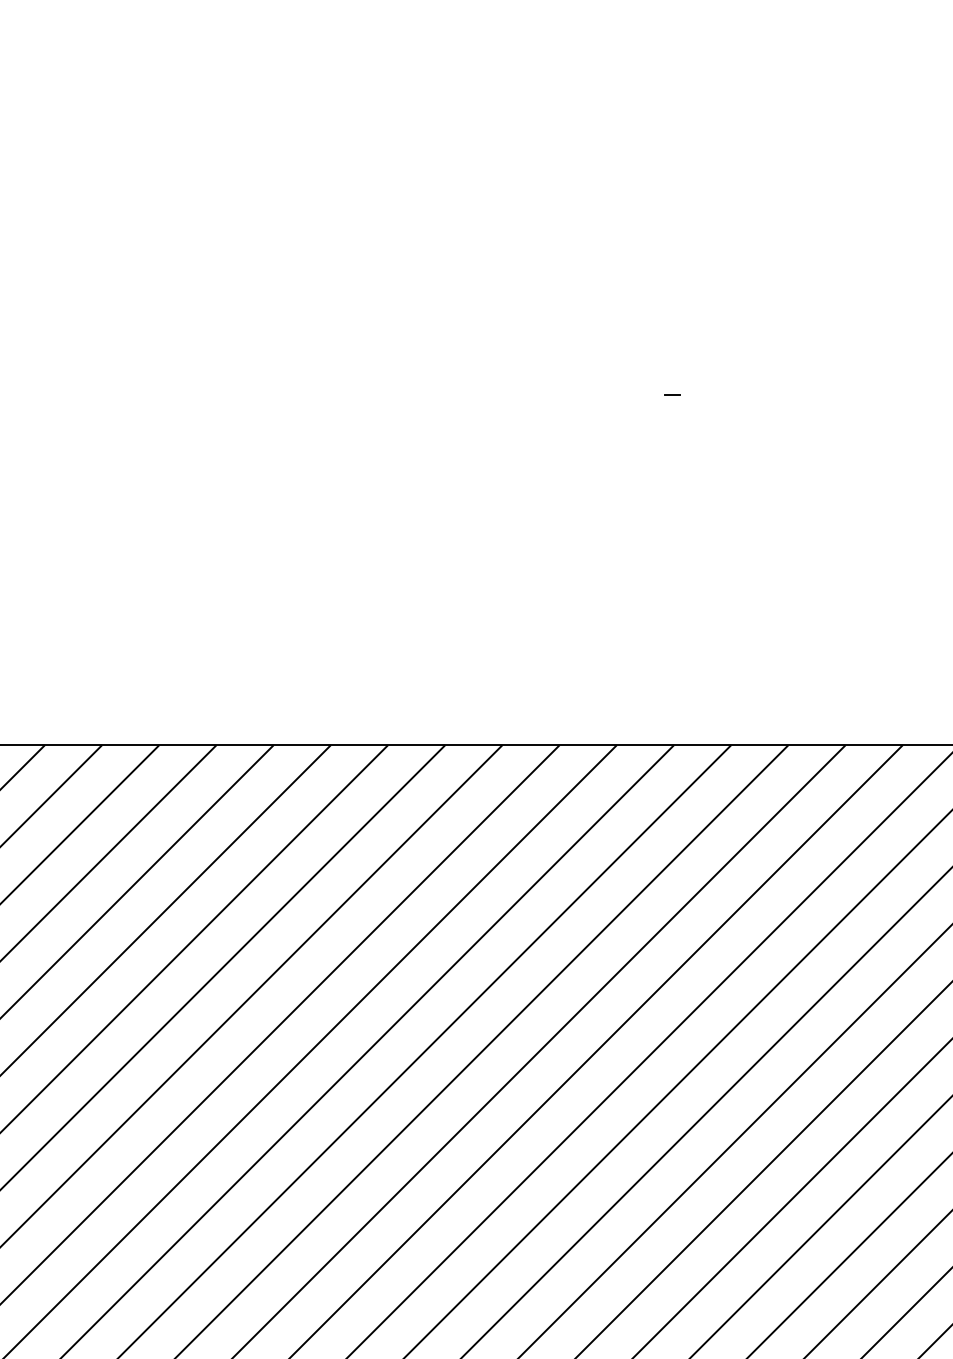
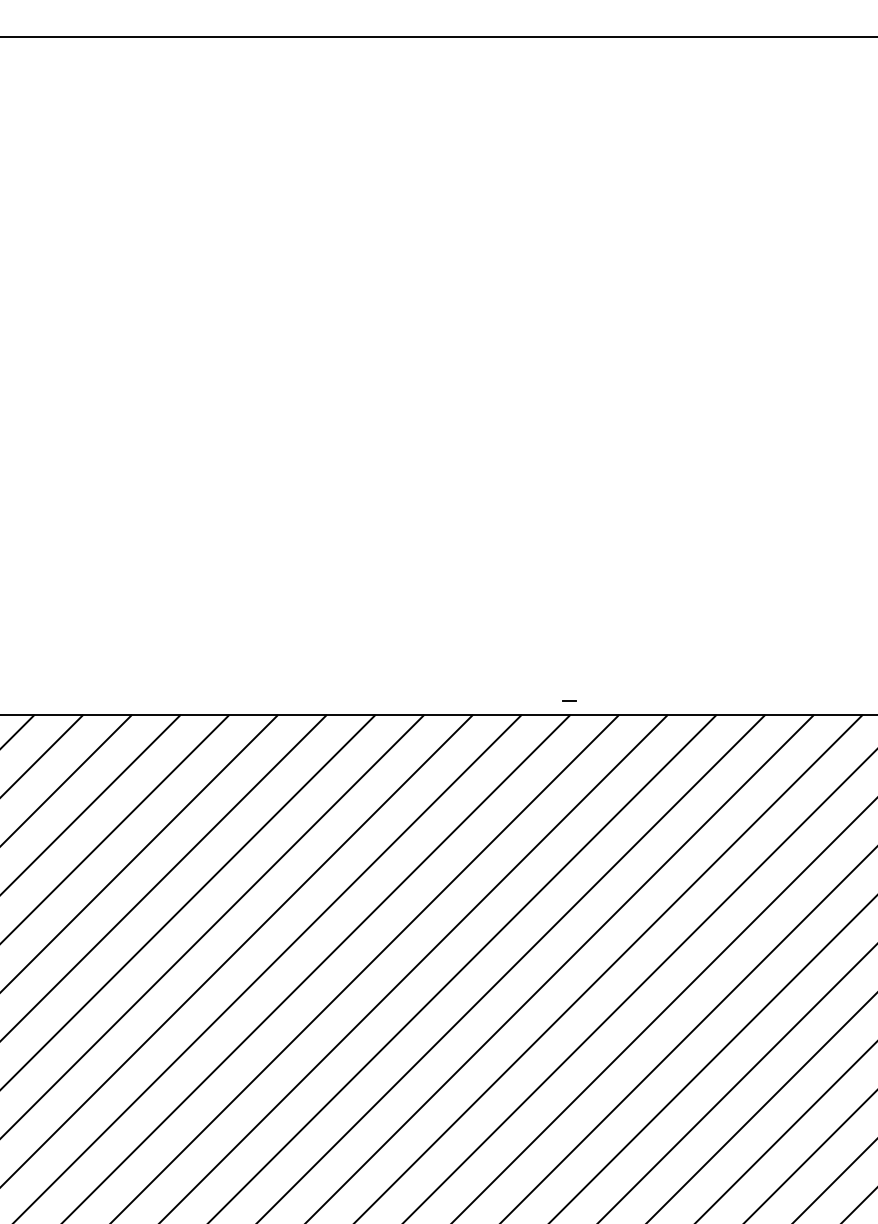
line: (672, 393) -> (569, 700), moved

